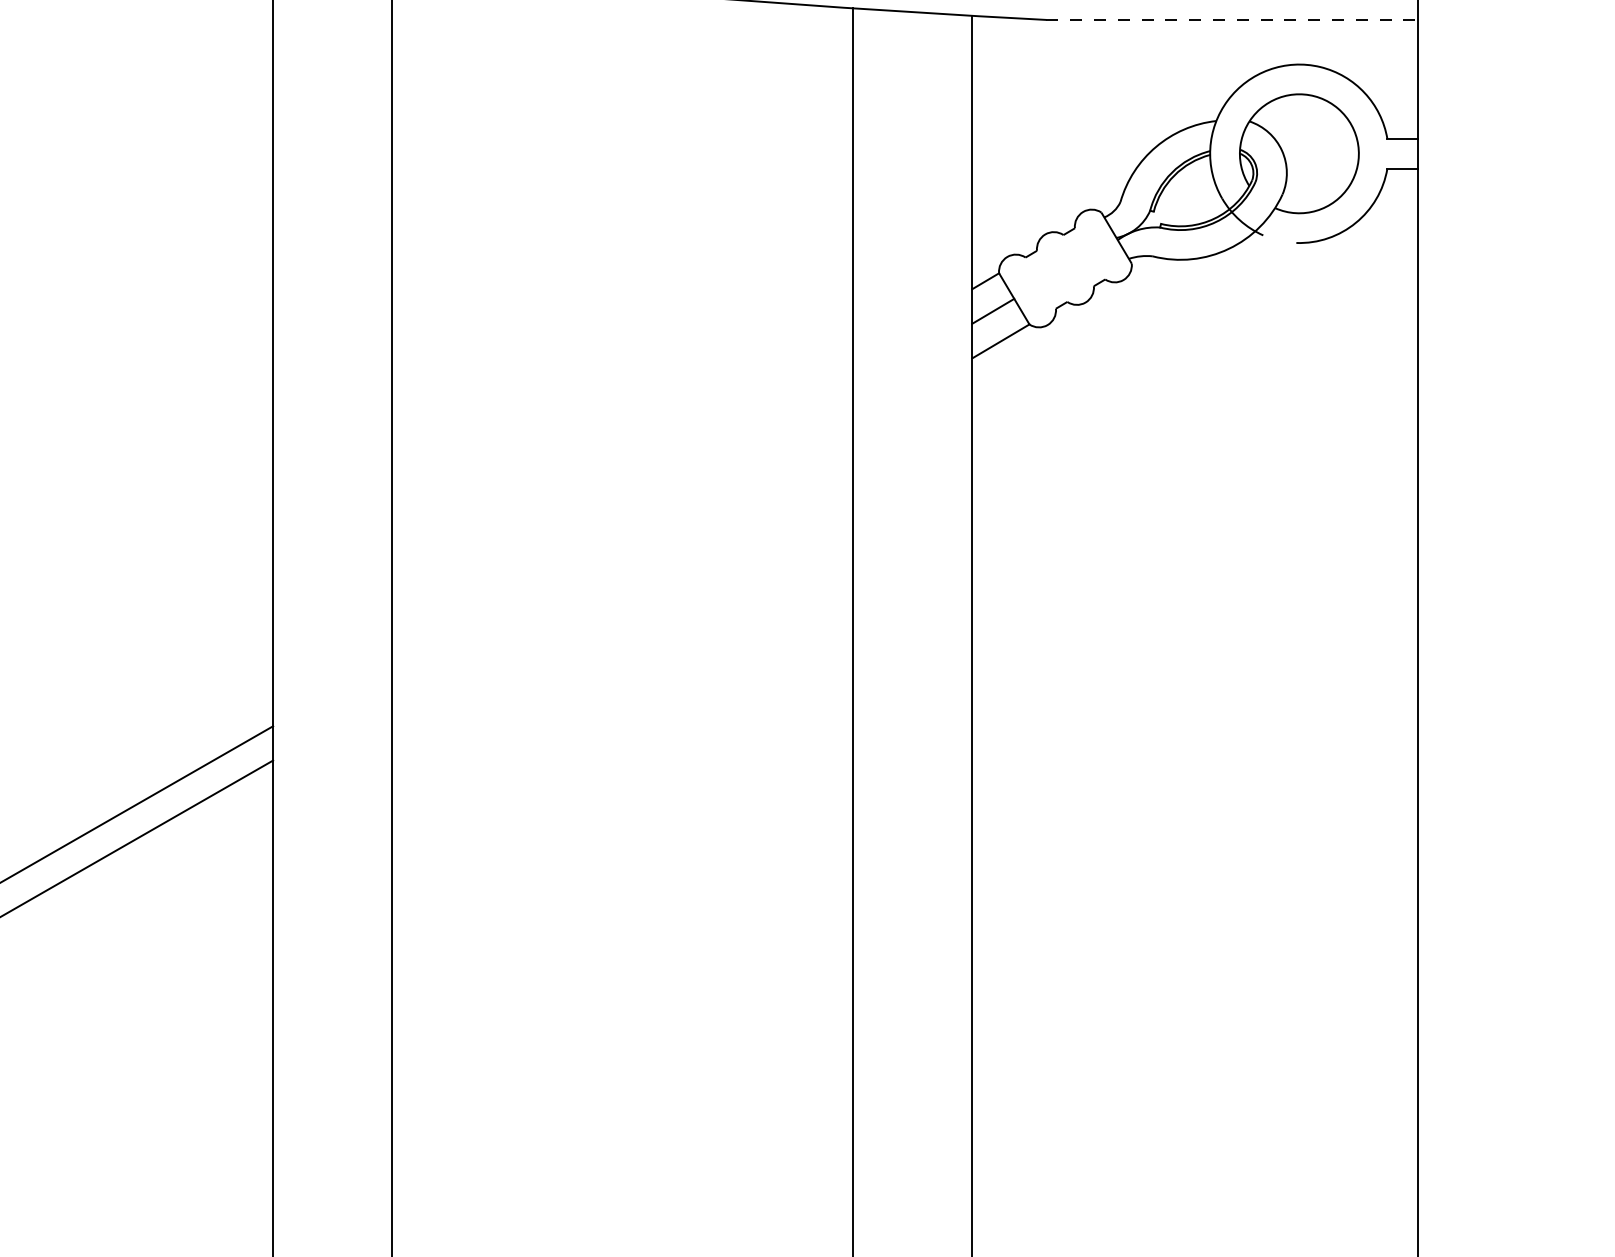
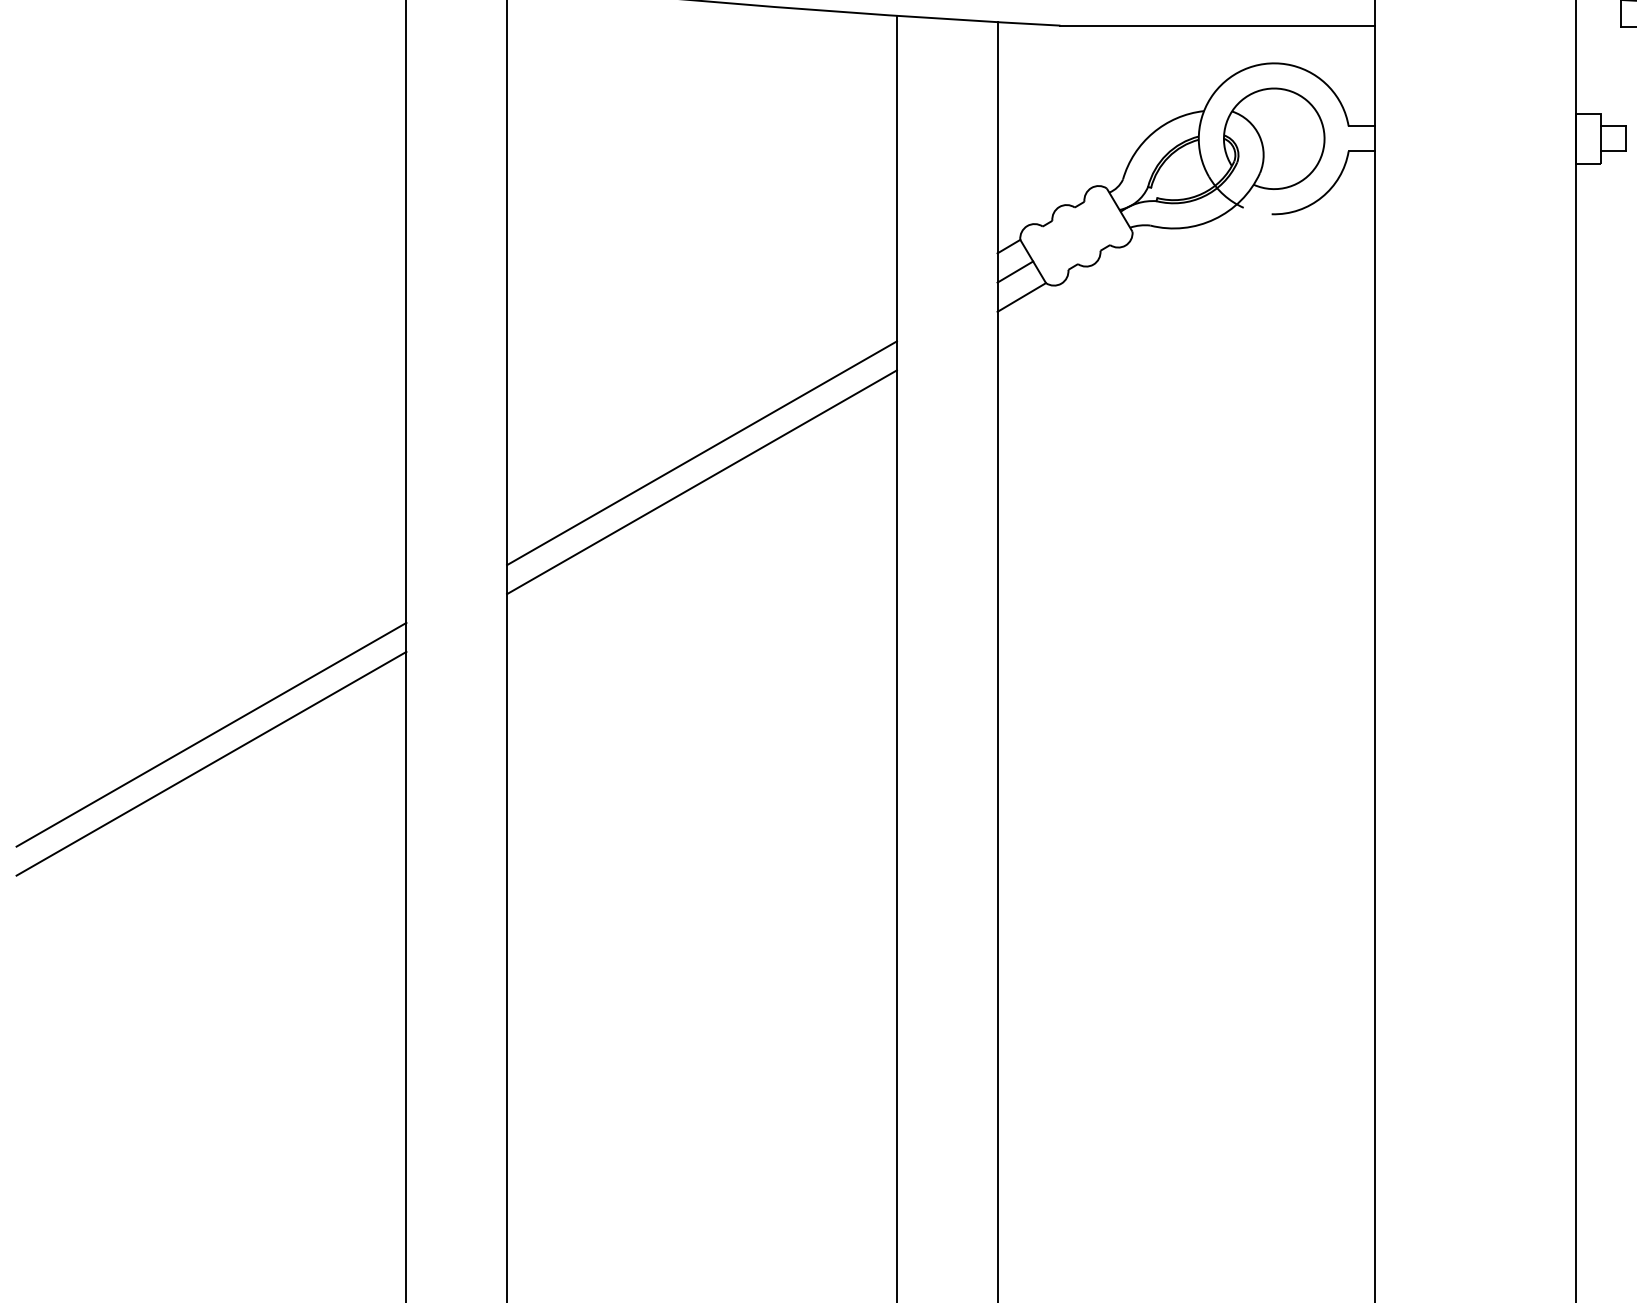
line: (1233, 19) -> (1218, 25), dashed -> solid
line: (622, 525) -> (701, 453), added
line: (622, 560) -> (701, 482), added

